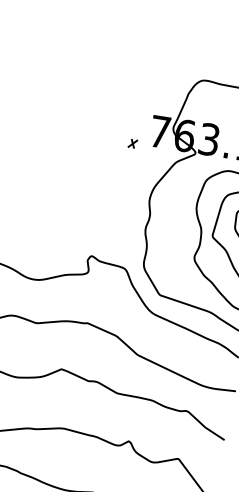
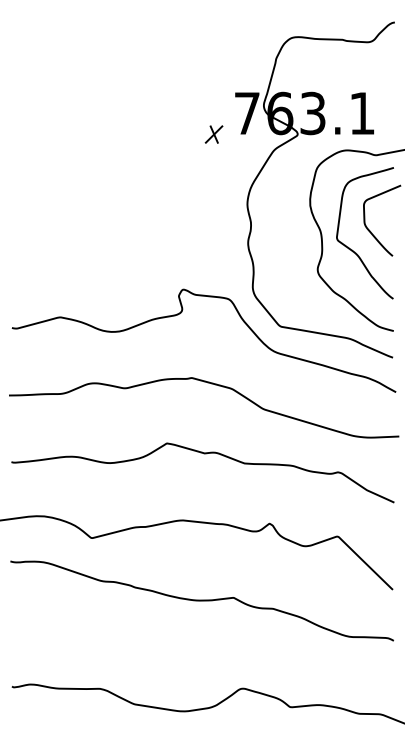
part: (132, 143) -> (213, 134), size x1.67

